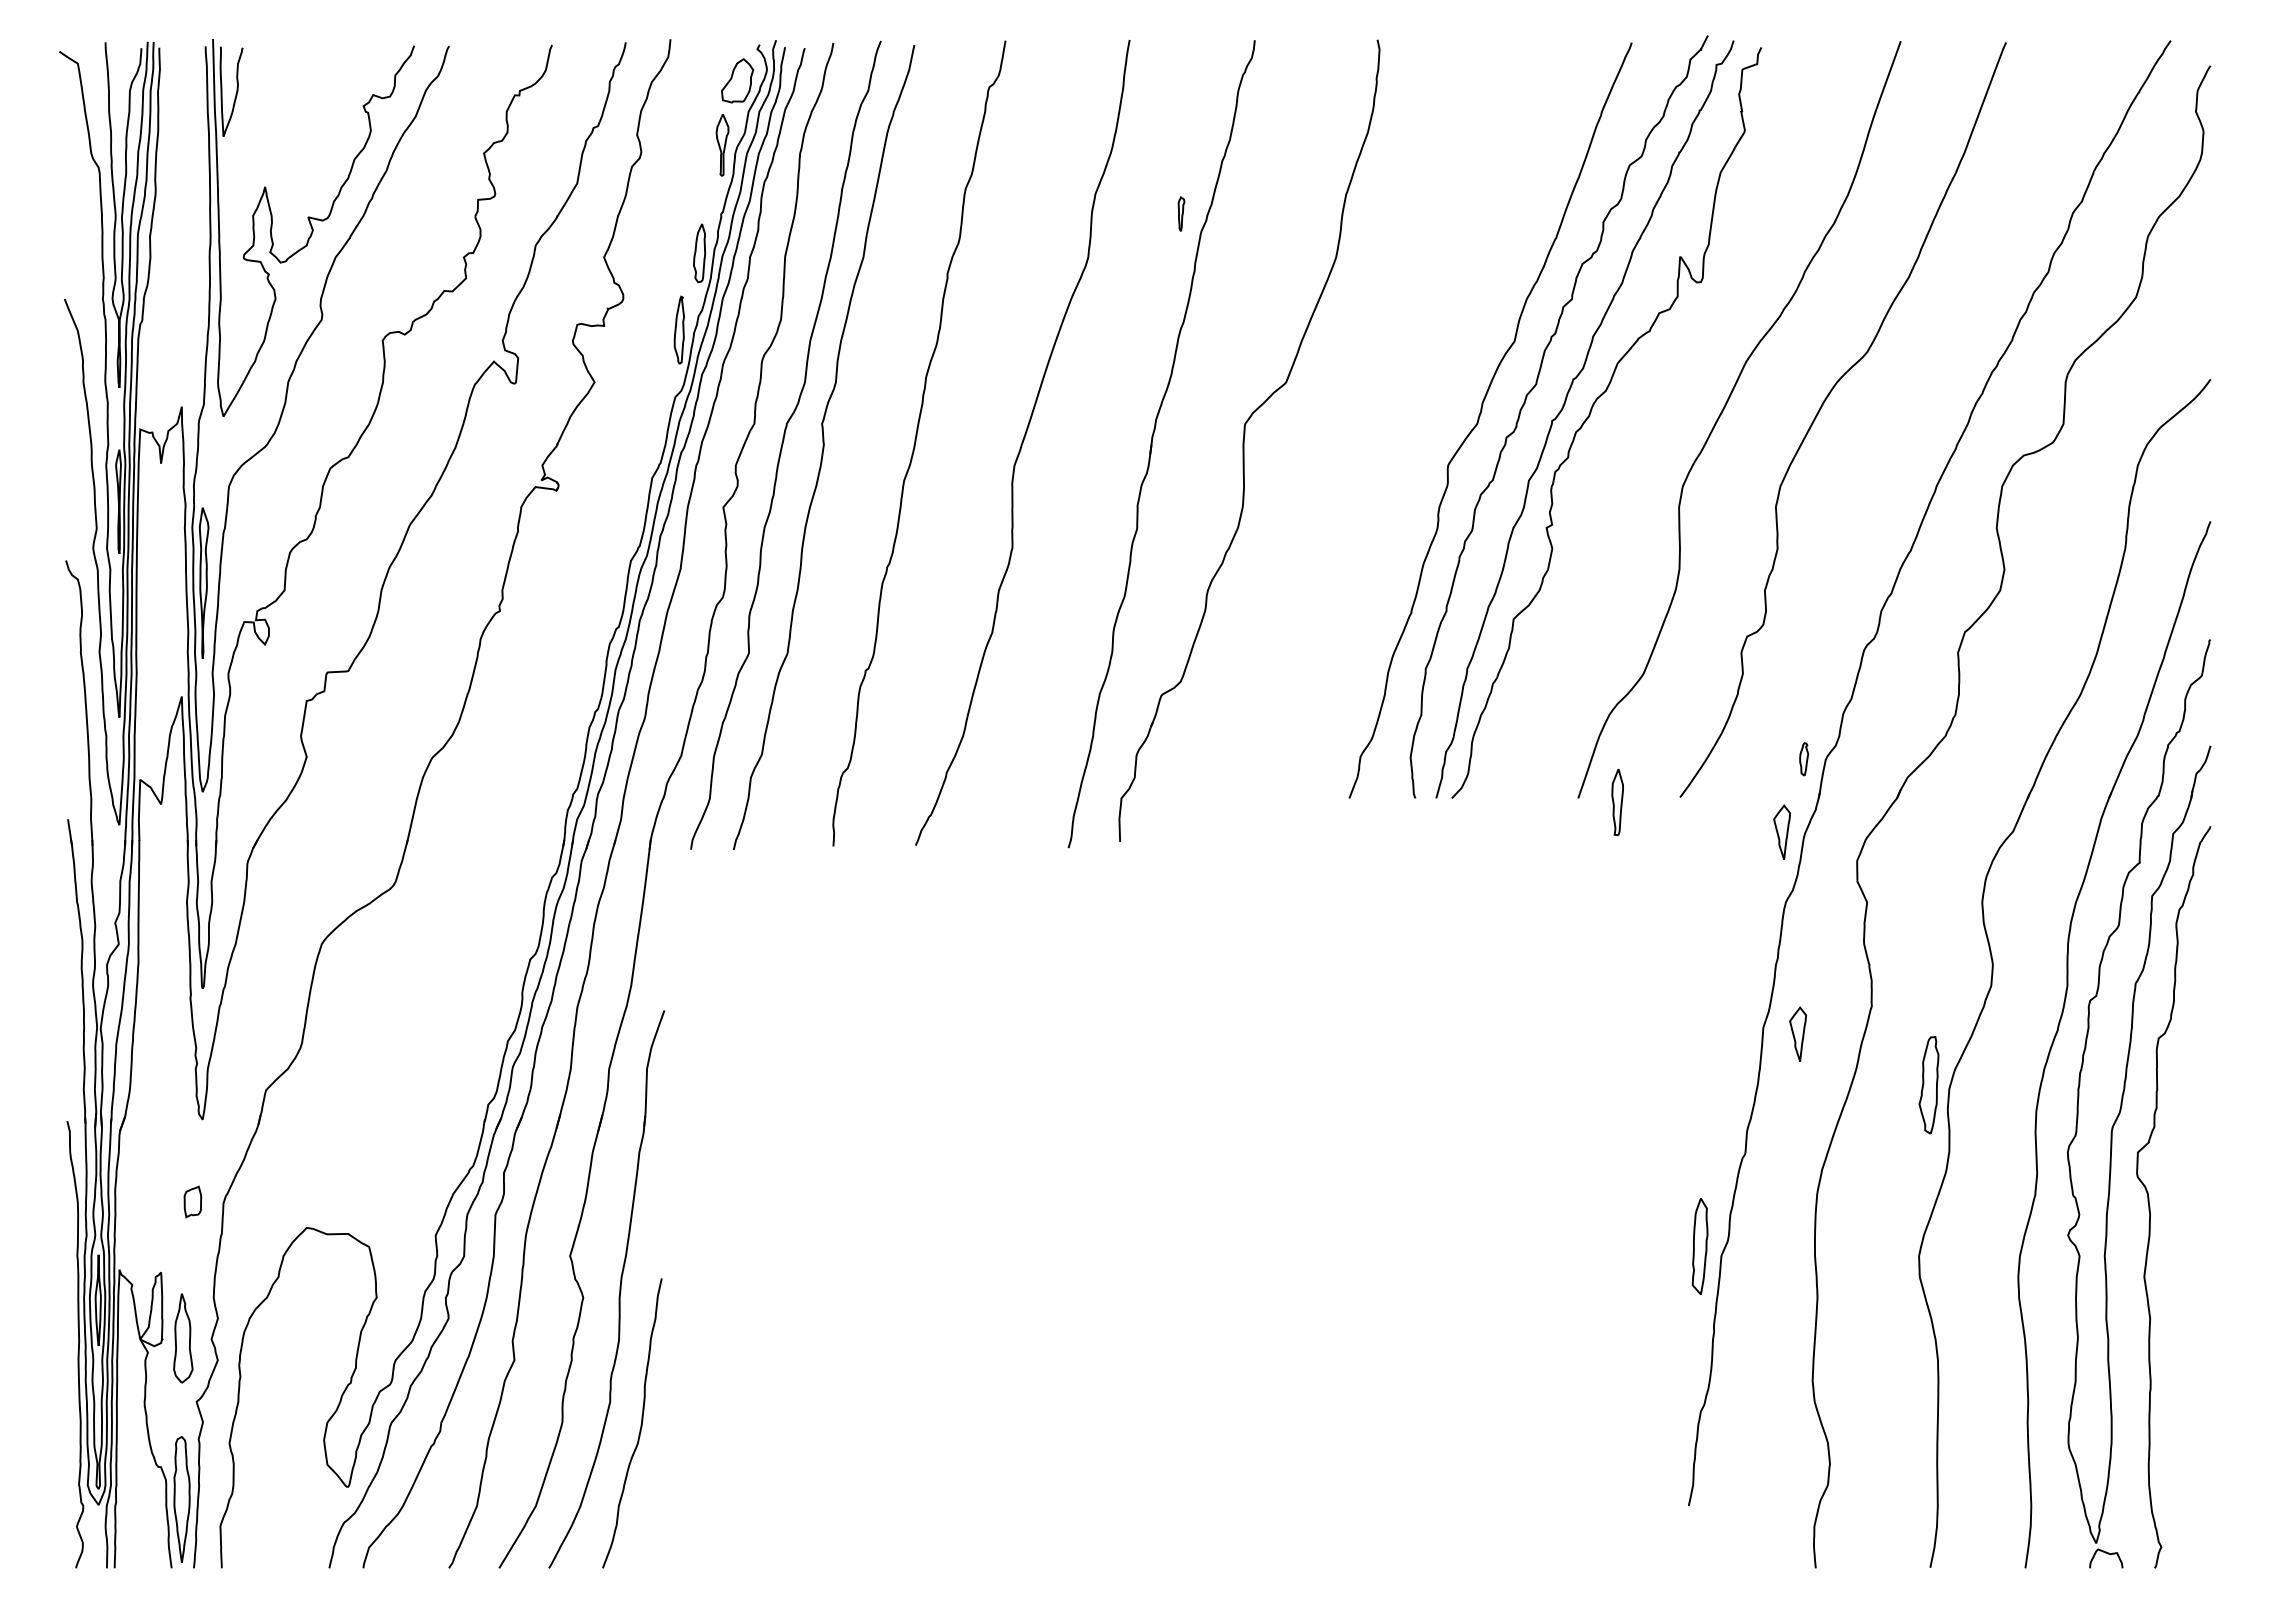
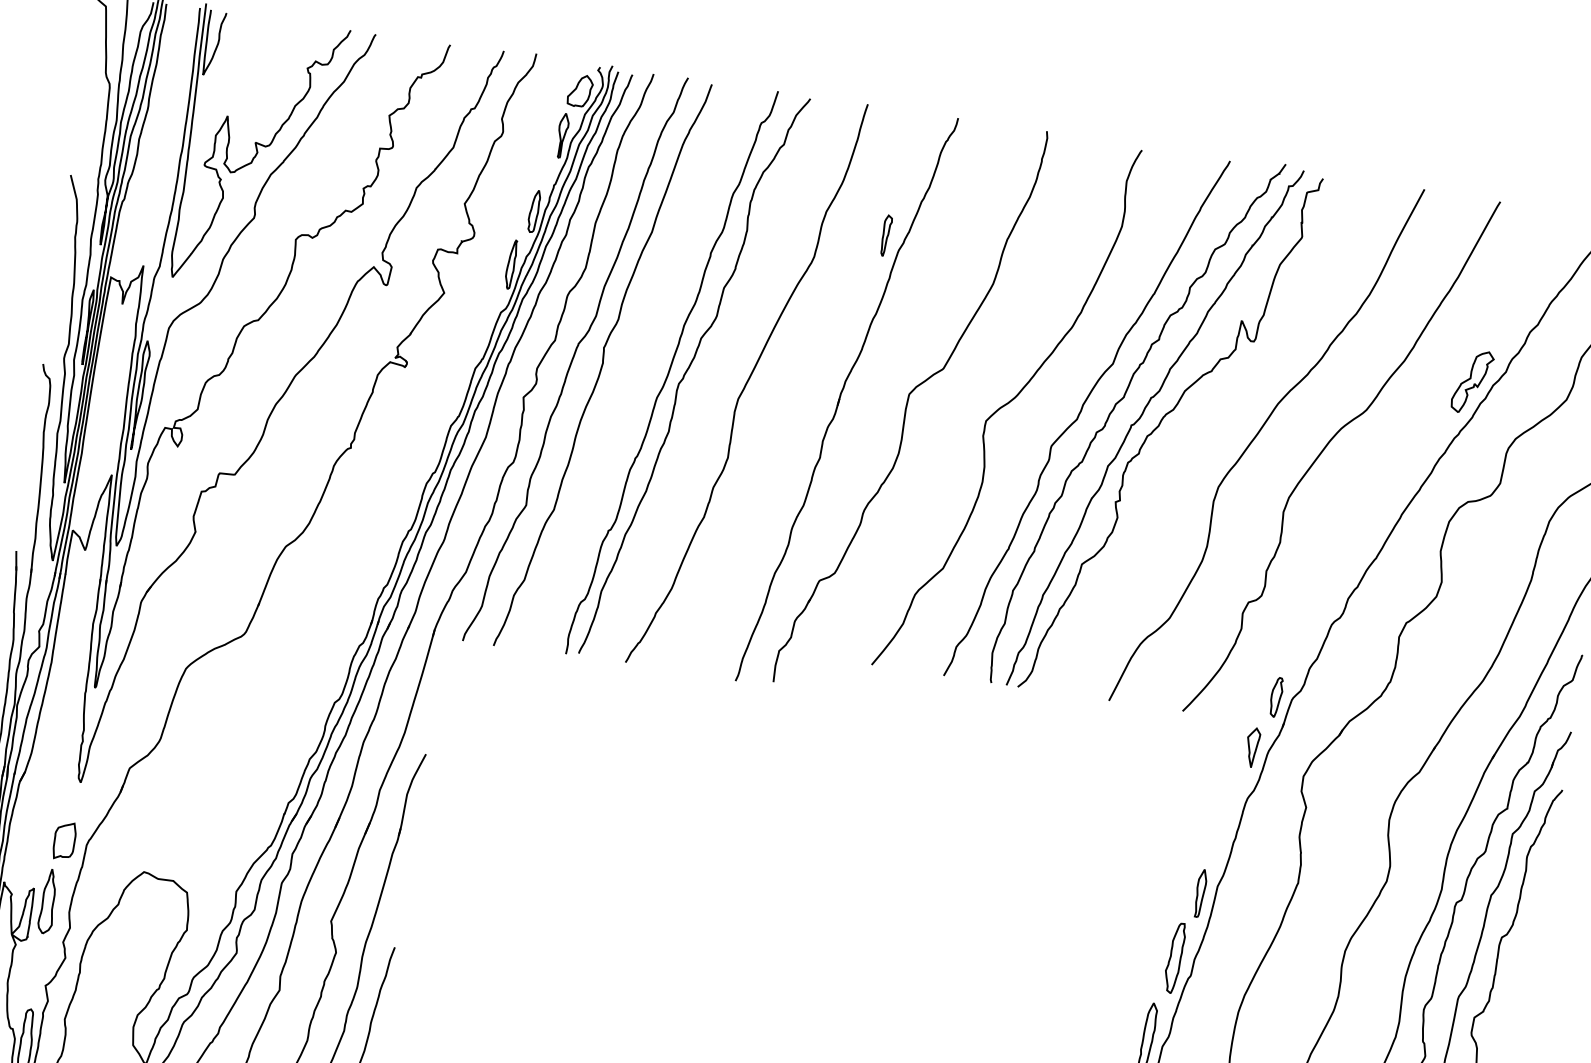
part: (1181, 213) -> (886, 235), size x1.67
part: (2005, 291) -> (1472, 381), added
curve: (1378, 419) -> (1006, 405), added
curve: (940, 437) -> (687, 370), added
part: (1803, 759) -> (1275, 697), size x1.67
part: (1617, 802) -> (1200, 893), moved
part: (1797, 1033) -> (1241, 894), removed
part: (1928, 1085) -> (1174, 958), moved
part: (192, 1201) -> (64, 840), size x1.67
part: (183, 1338) -> (48, 901), moved

